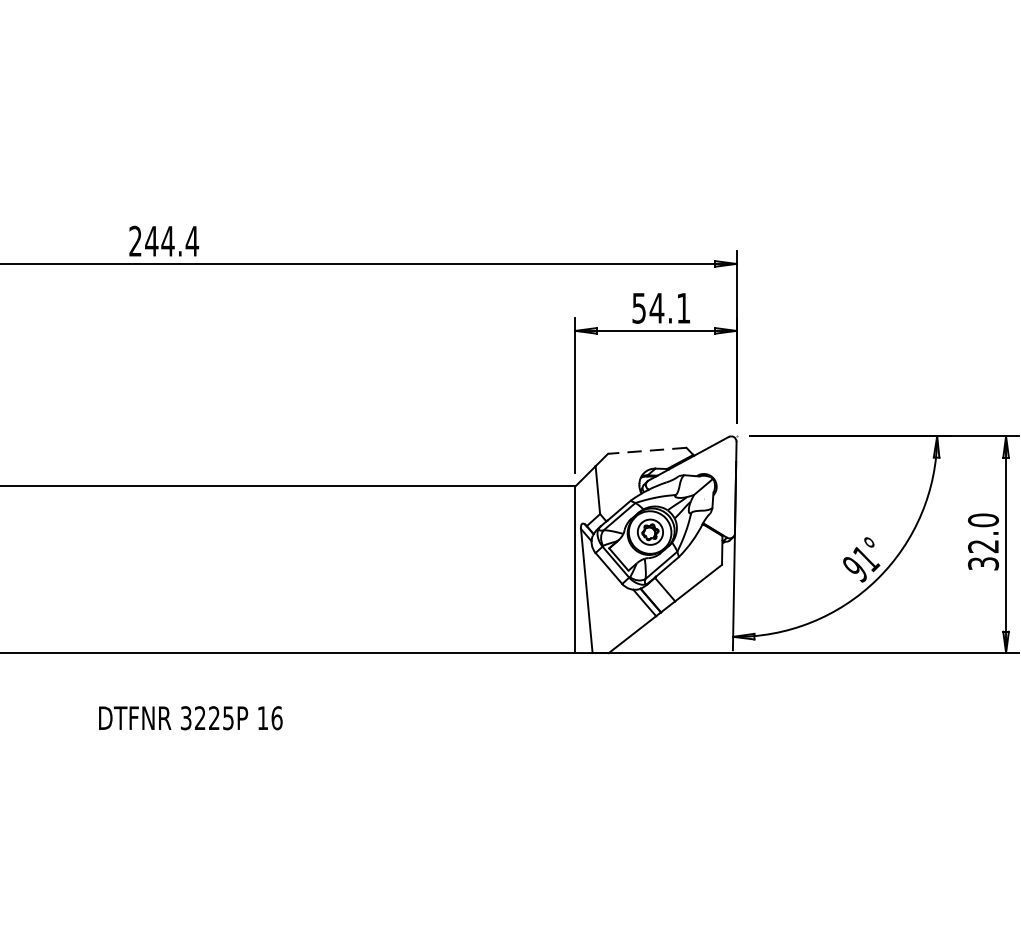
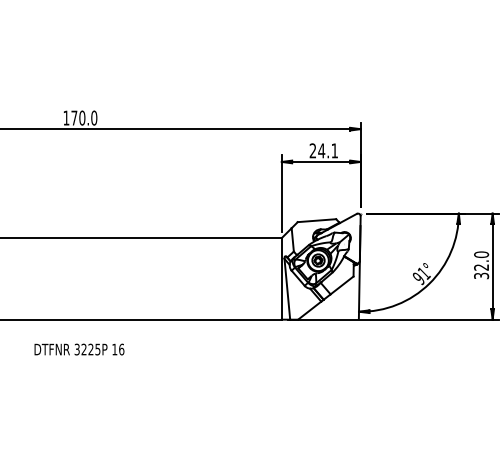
text: (164, 240) -> (80, 117), 244.4 -> 170.0
text: (638, 307) -> (312, 150), 54.1 -> 24.1
line: (646, 450) -> (316, 220), dashed -> solid
text: (190, 718) -> (79, 349), moved

